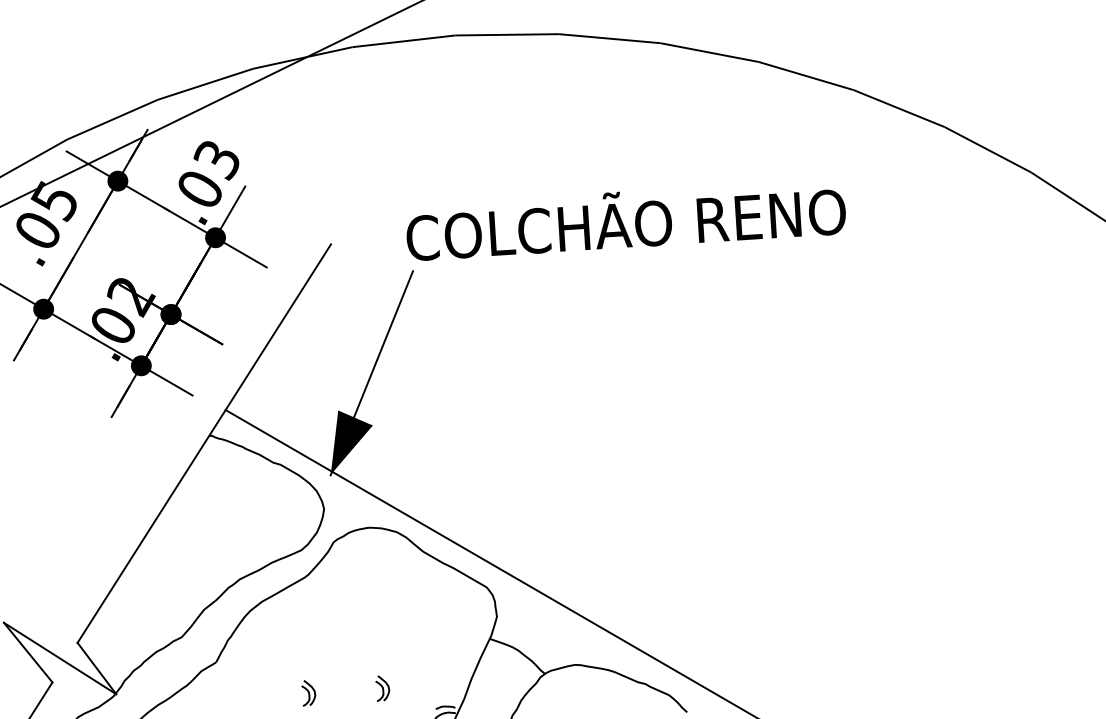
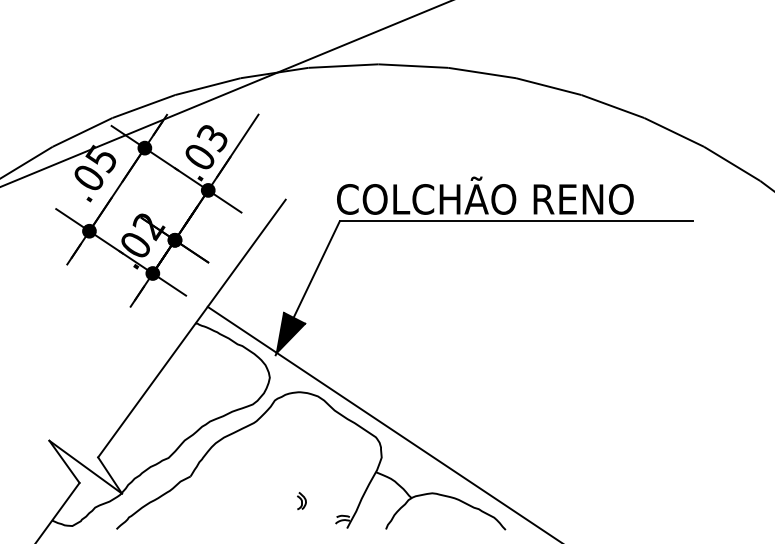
line: (254, 168) -> (237, 145), added
line: (674, 255) -> (516, 221), added
part: (308, 692) -> (251, 500), removed

